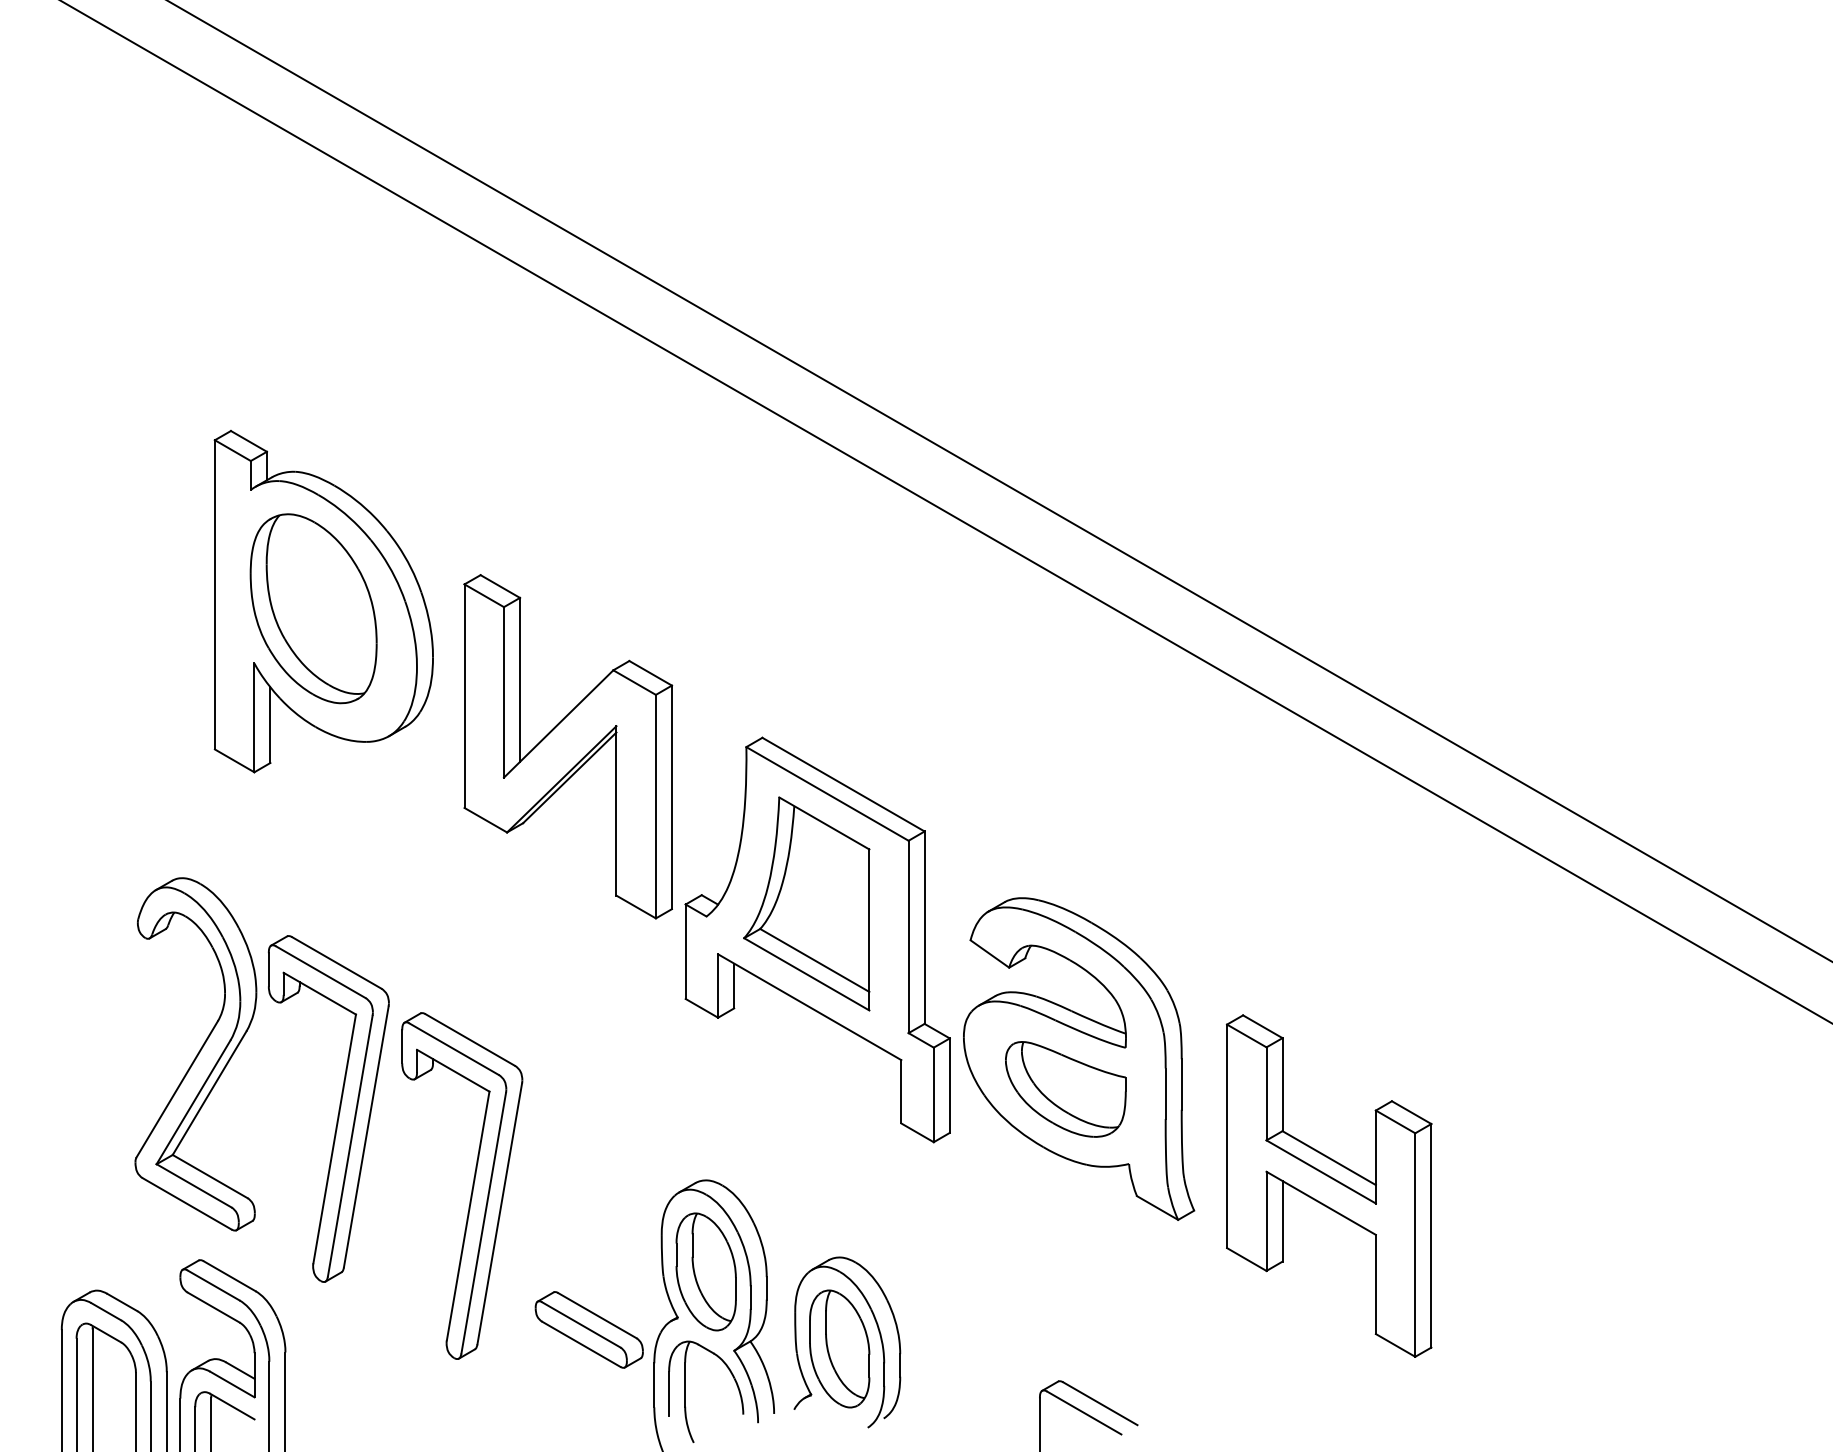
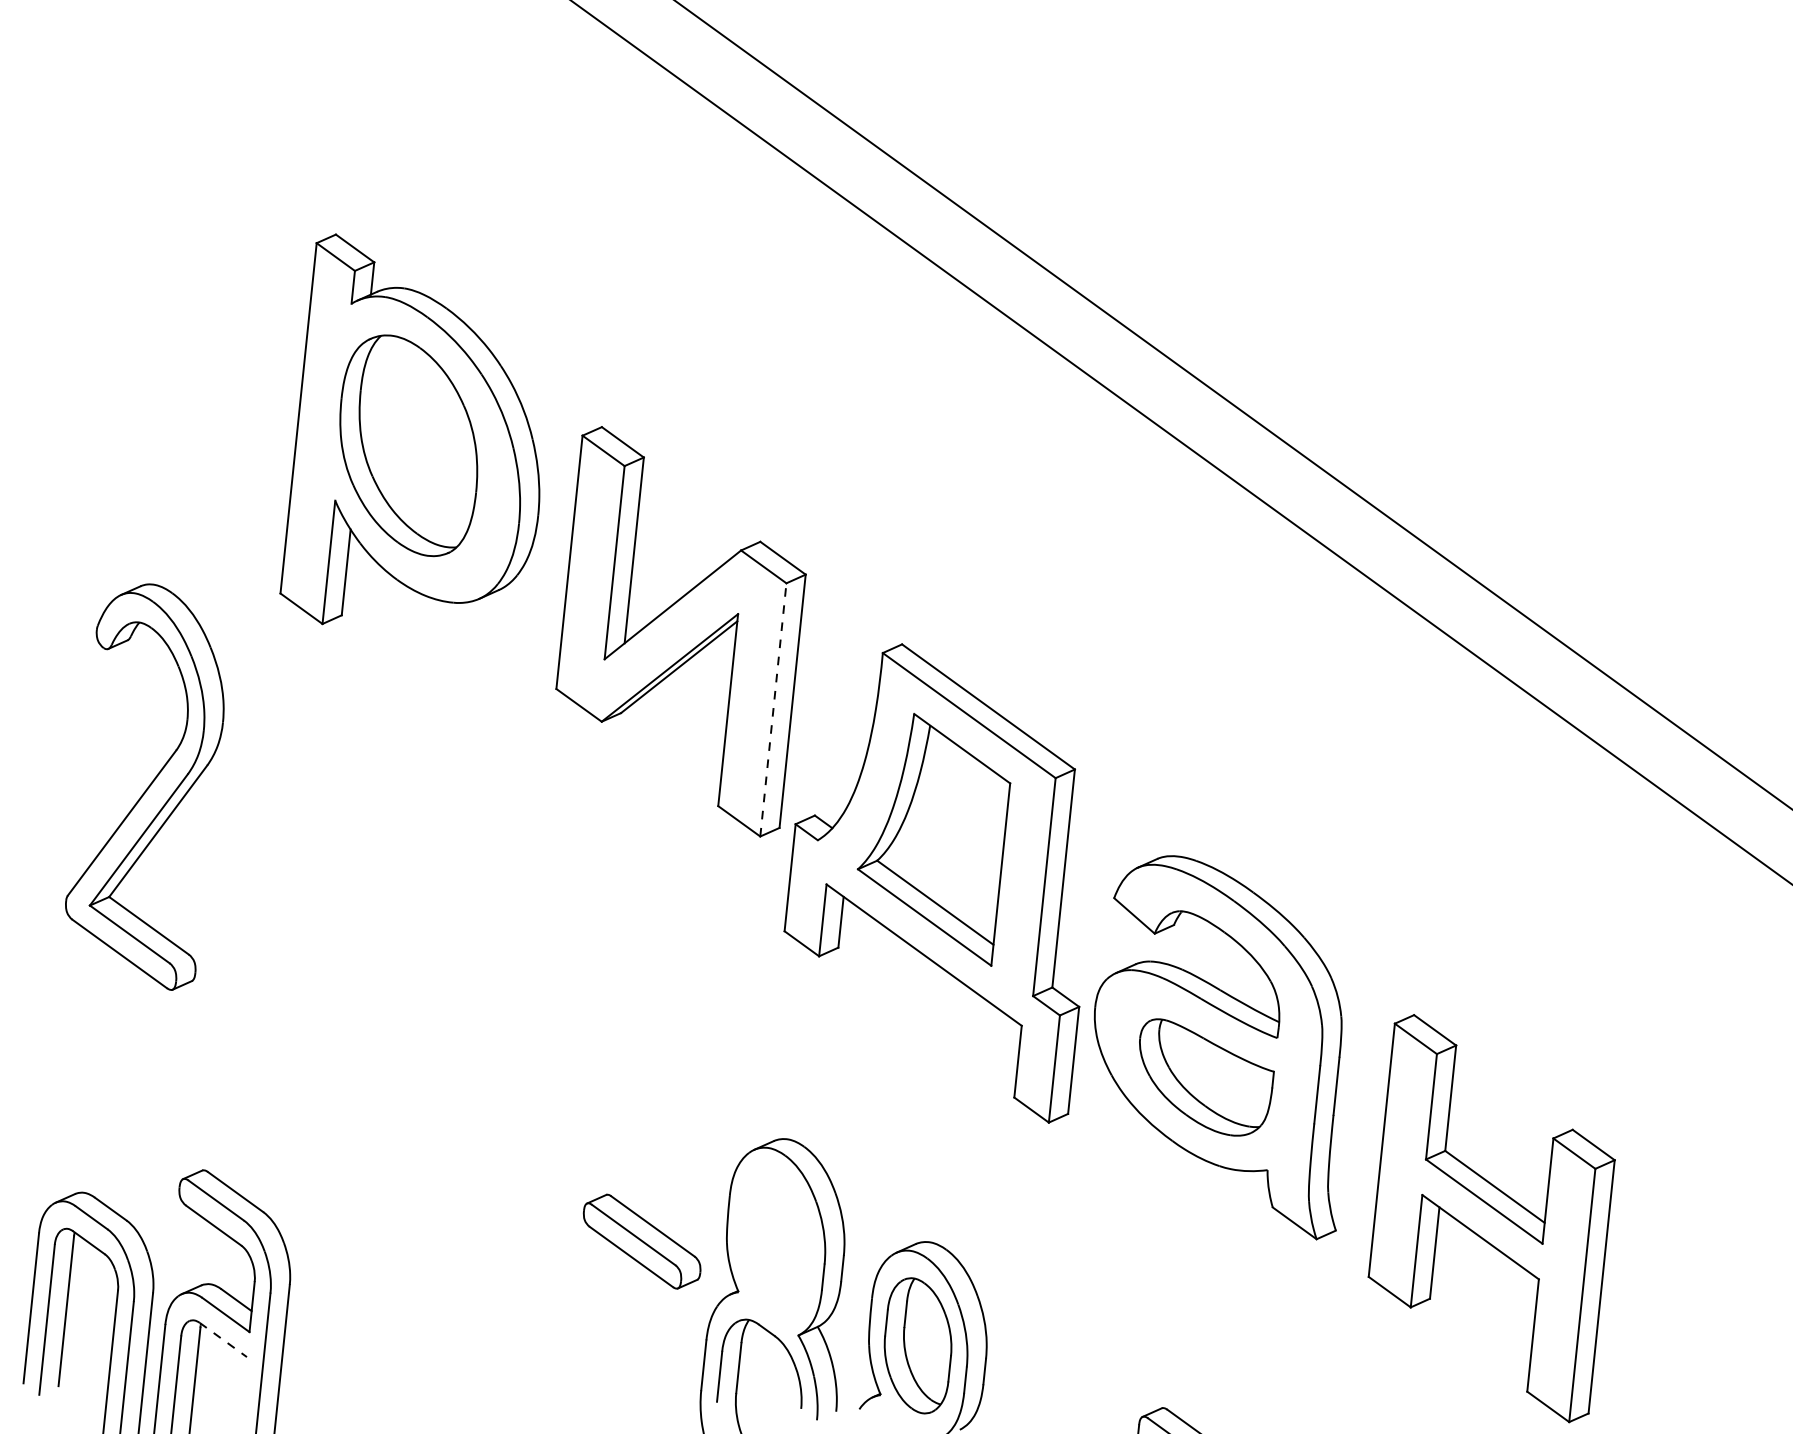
line: (655, 806) -> (772, 709), solid -> dashed
part: (195, 1054) -> (146, 785), moved
part: (338, 1109) -> (378, 1015), removed
part: (471, 1189) -> (519, 1122), removed
part: (705, 1271) -> (775, 1242), removed
part: (588, 1329) -> (641, 1241), moved
line: (232, 1406) -> (223, 1339), solid -> dashed

